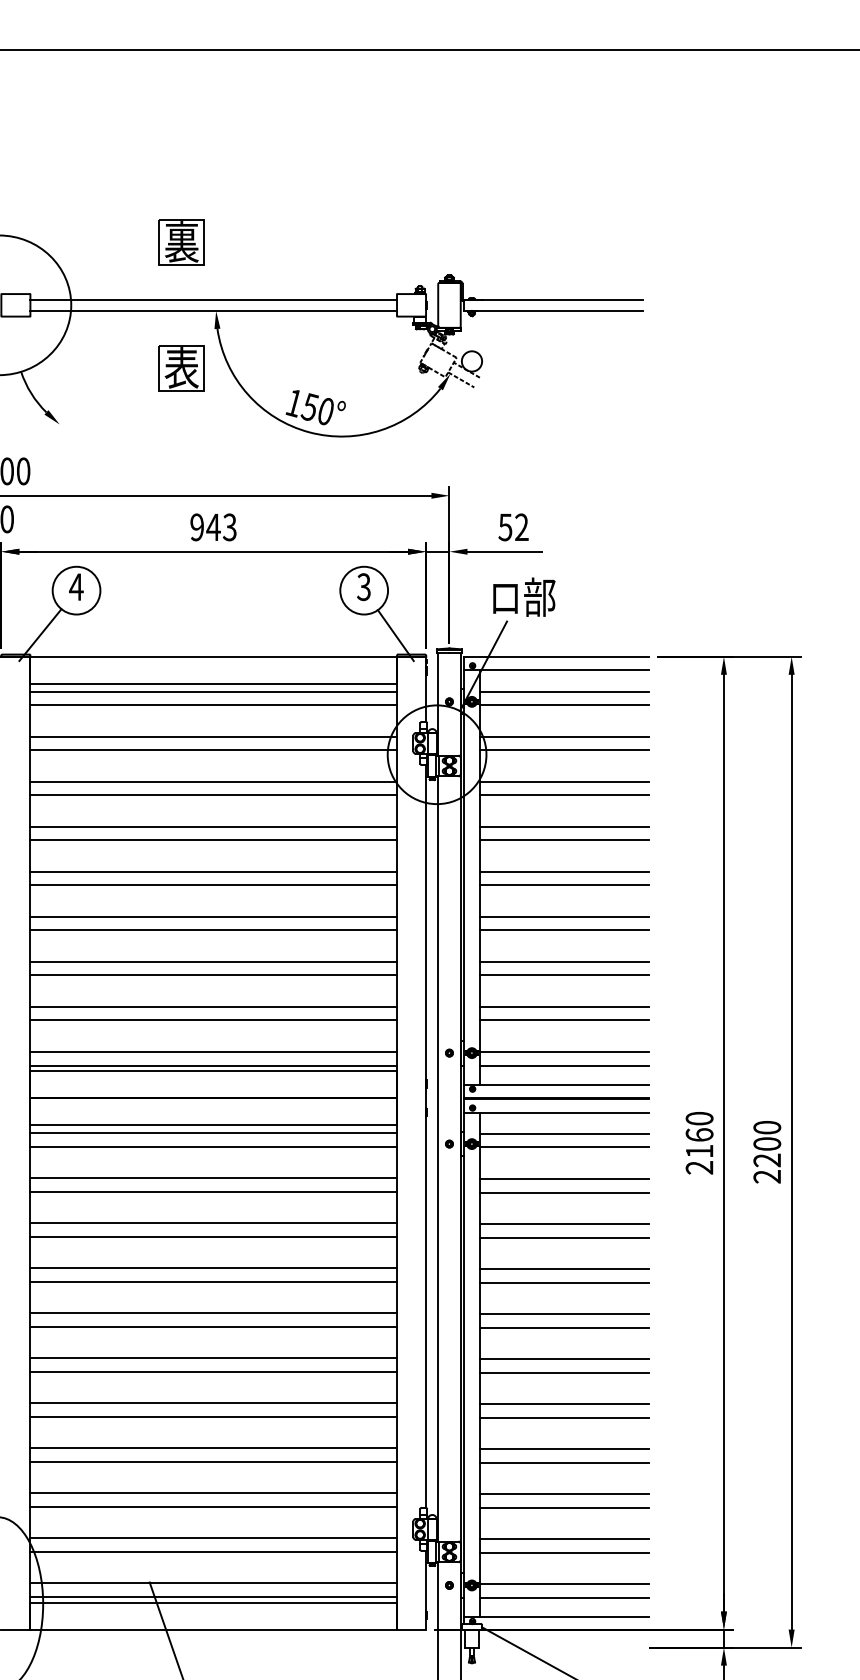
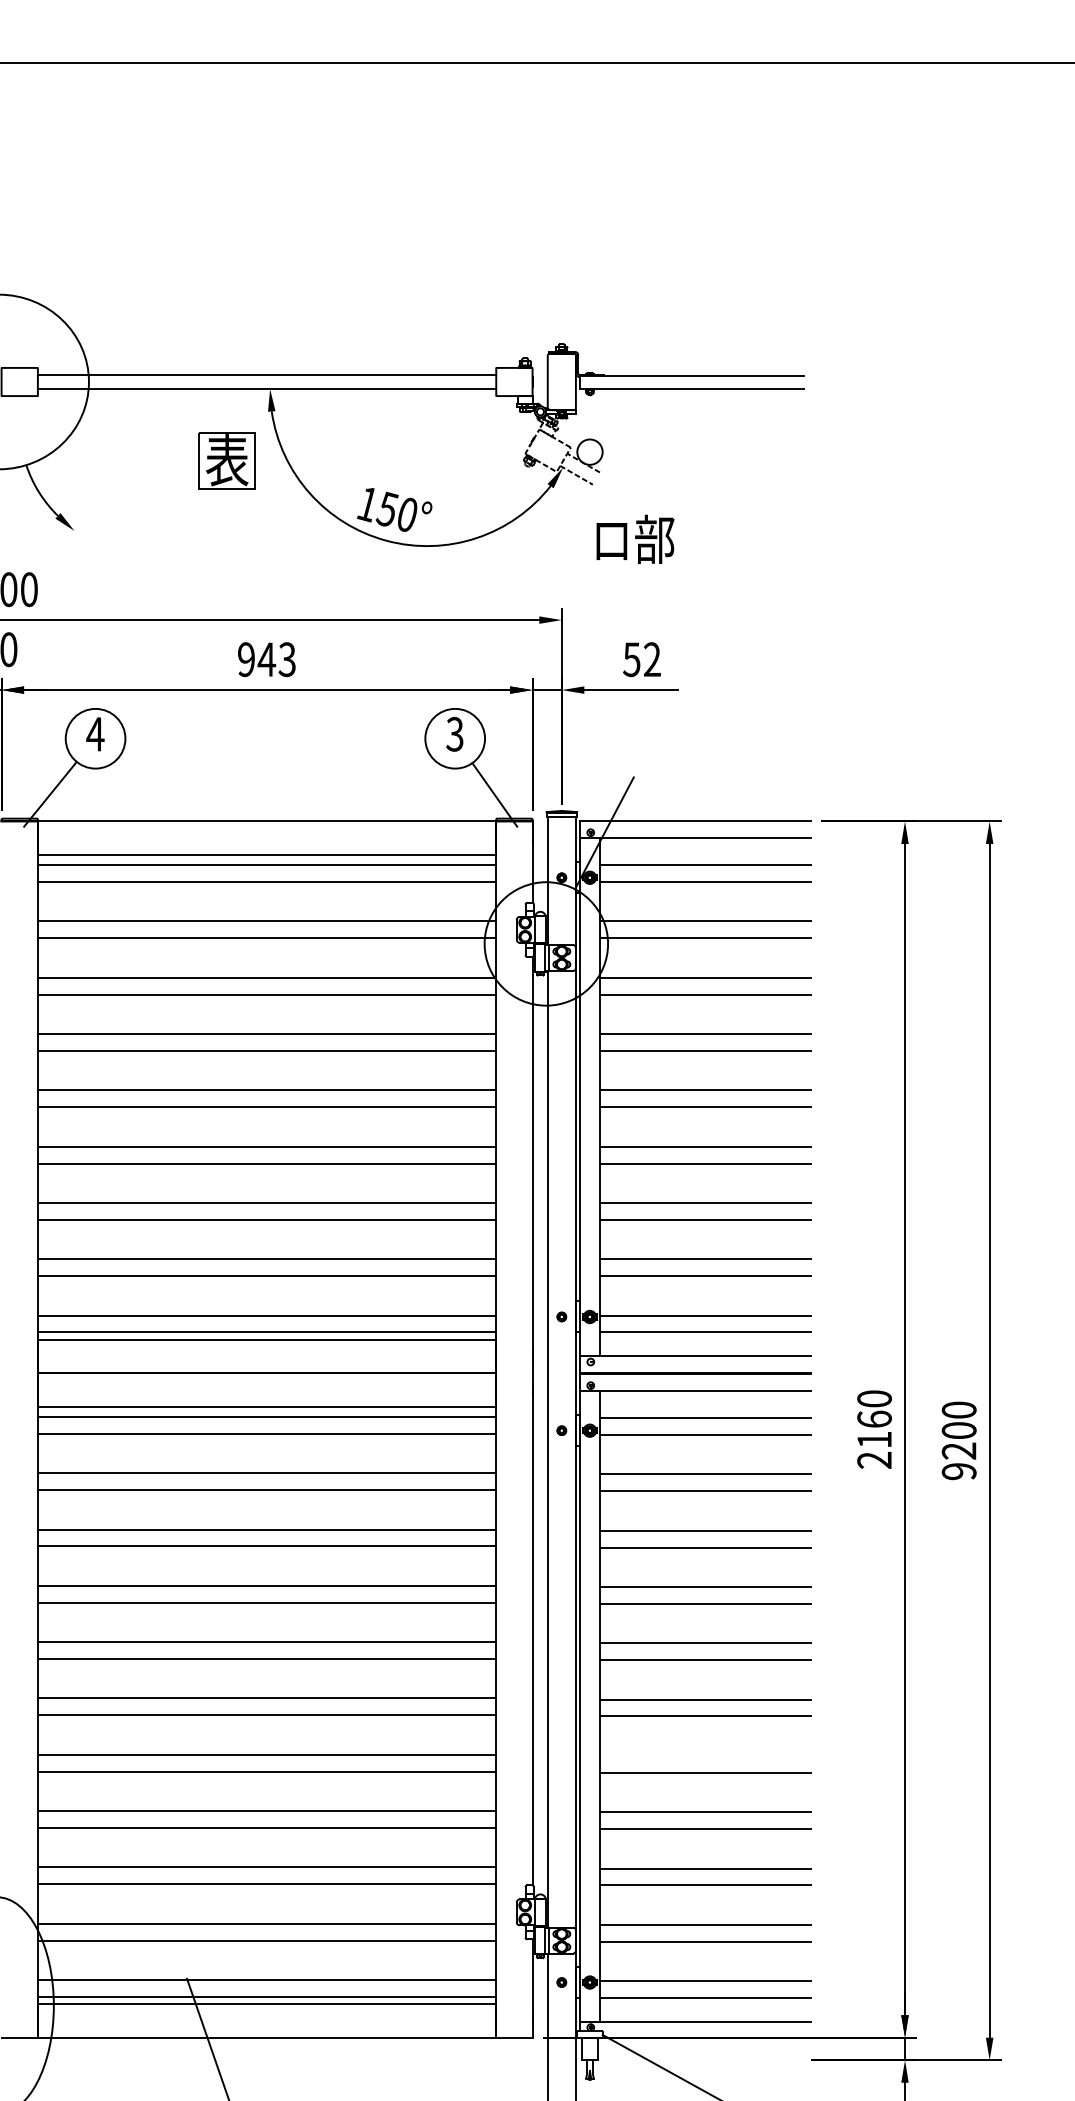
part: (181, 242) -> (226, 303), removed
text: (524, 596) -> (635, 538), moved
text: (767, 1176) -> (959, 1471), 2200 -> 9200
line: (564, 1404) -> (705, 1756), removed

